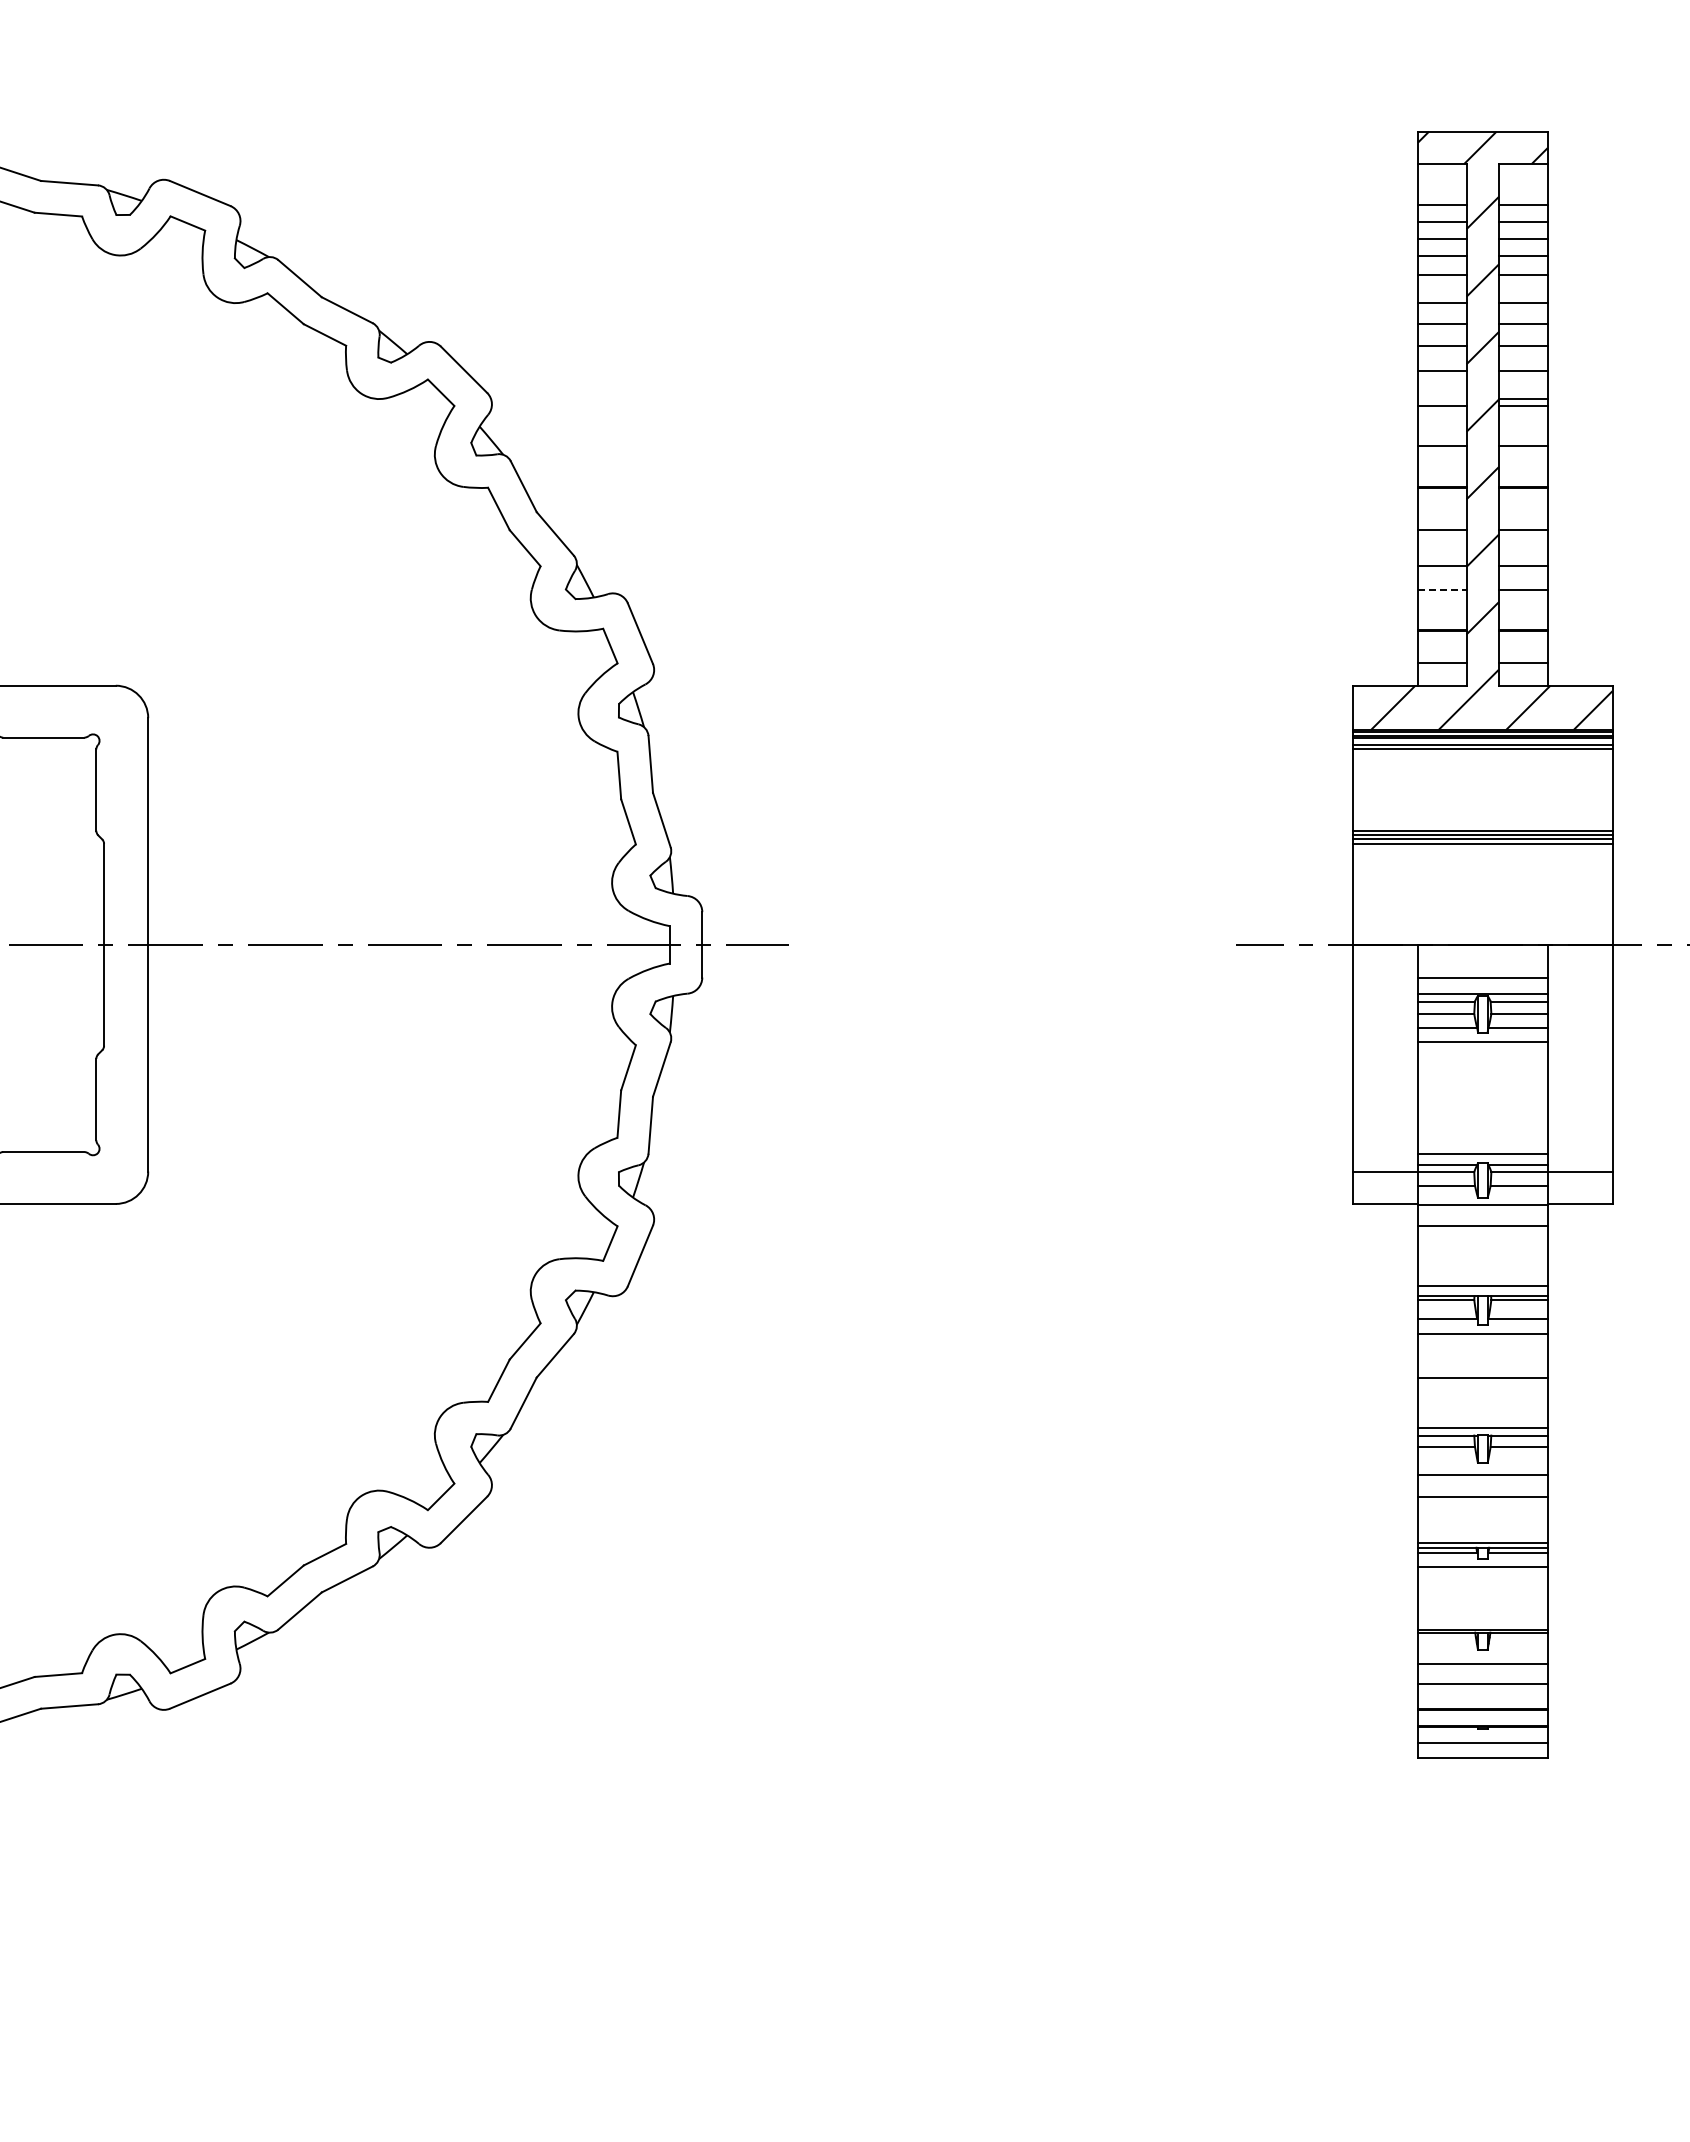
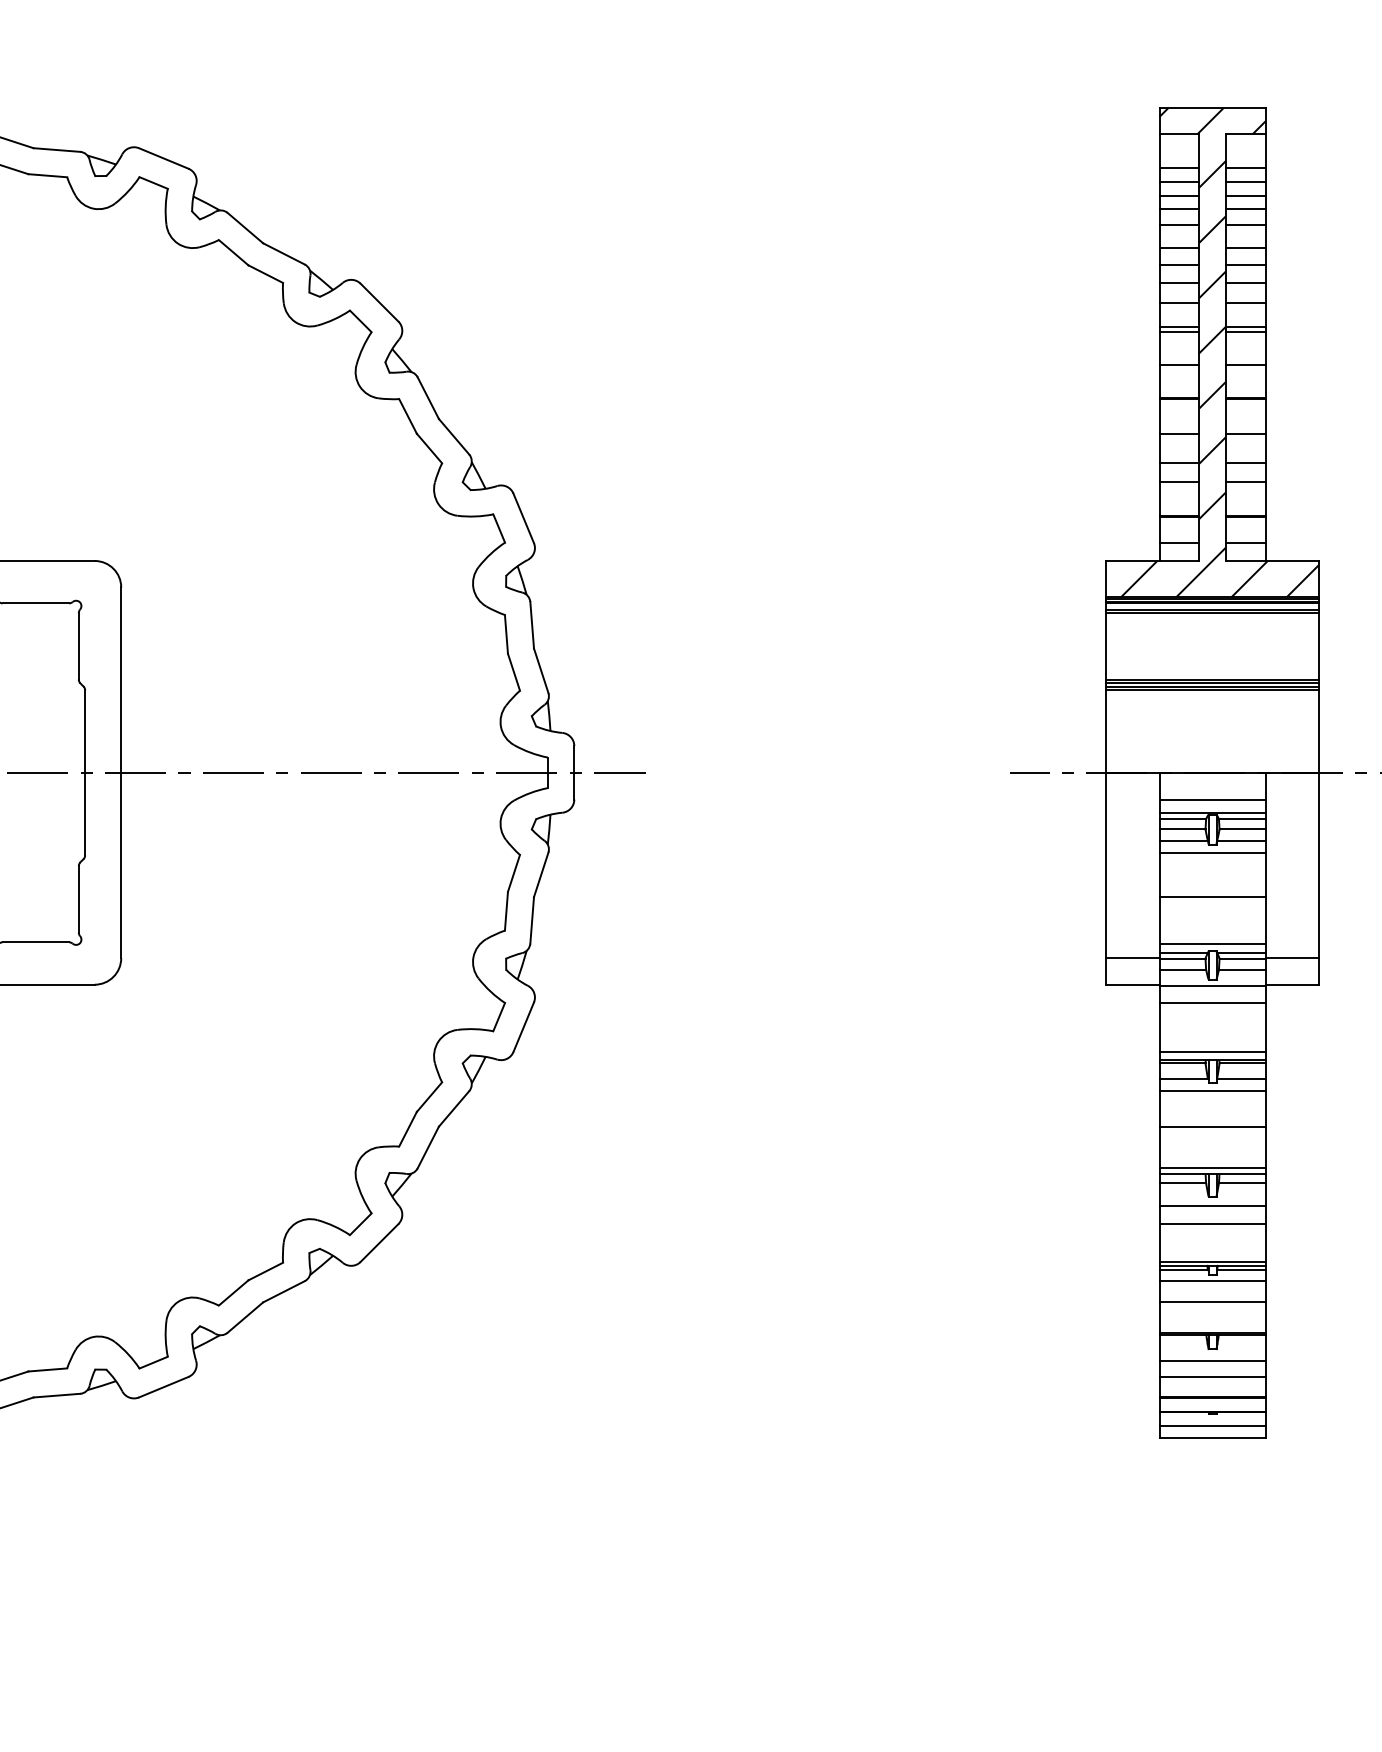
line: (1441, 399) -> (1178, 326), added
line: (1442, 589) -> (1179, 482), dashed -> solid
line: (1482, 1096) -> (1212, 896), added
line: (1482, 1592) -> (1212, 1302), added

